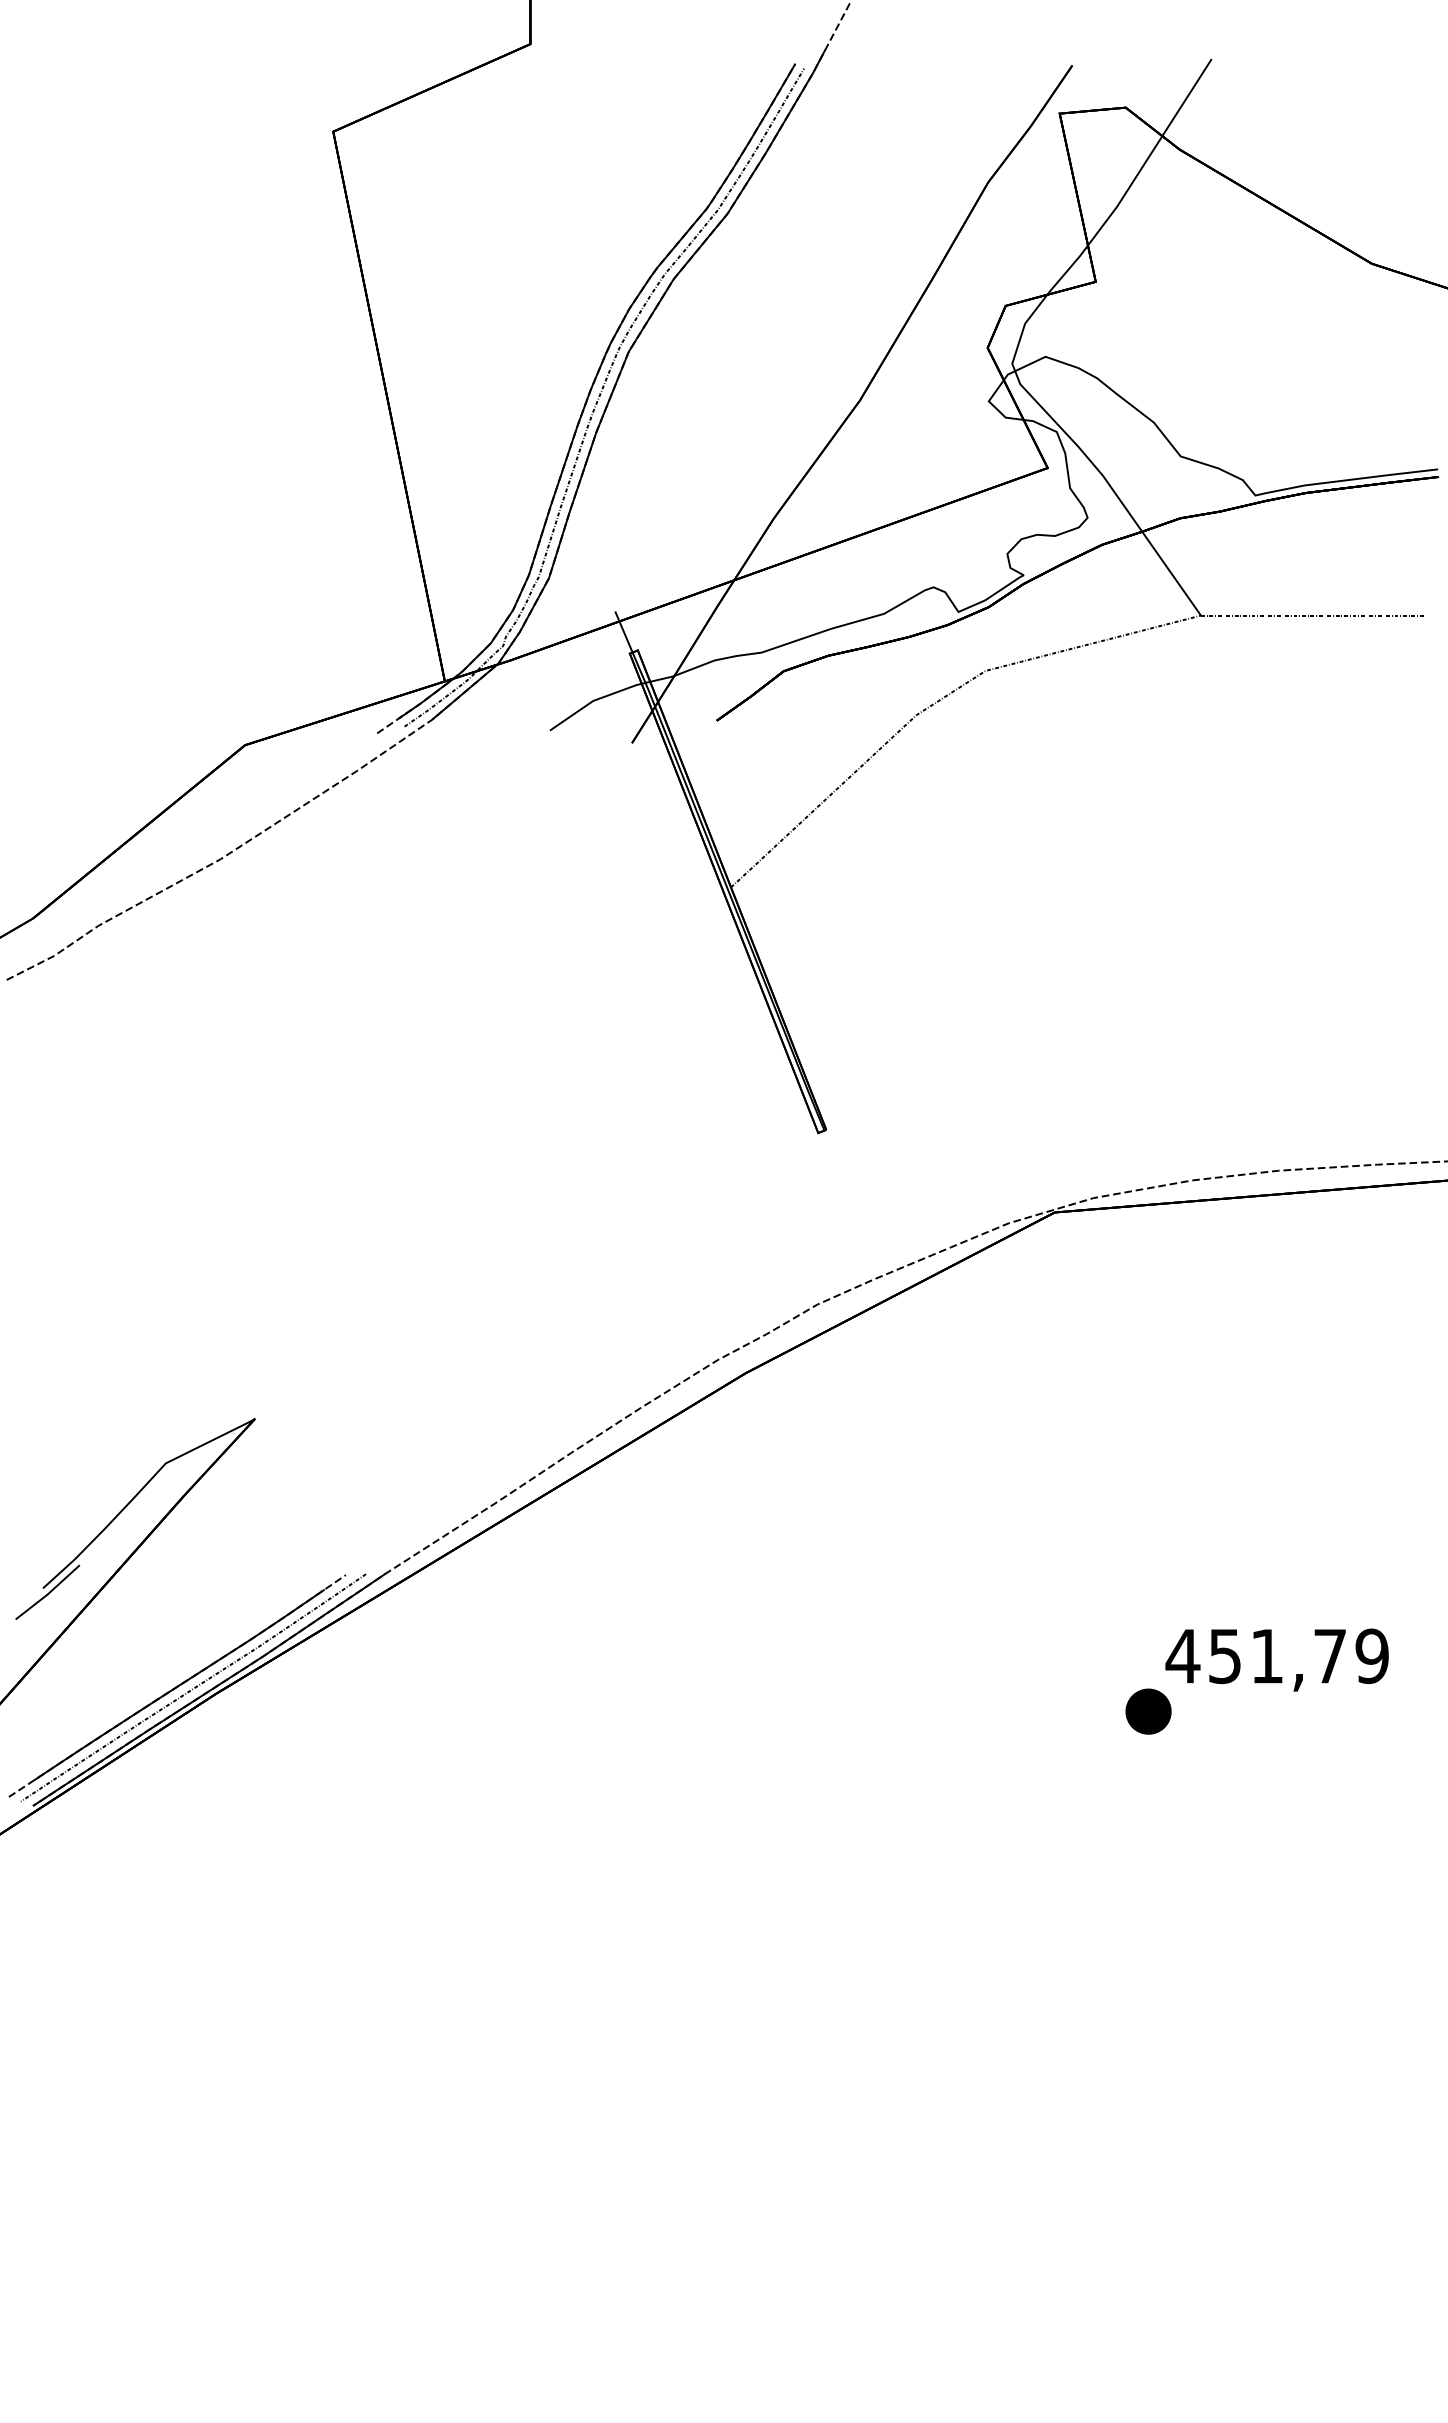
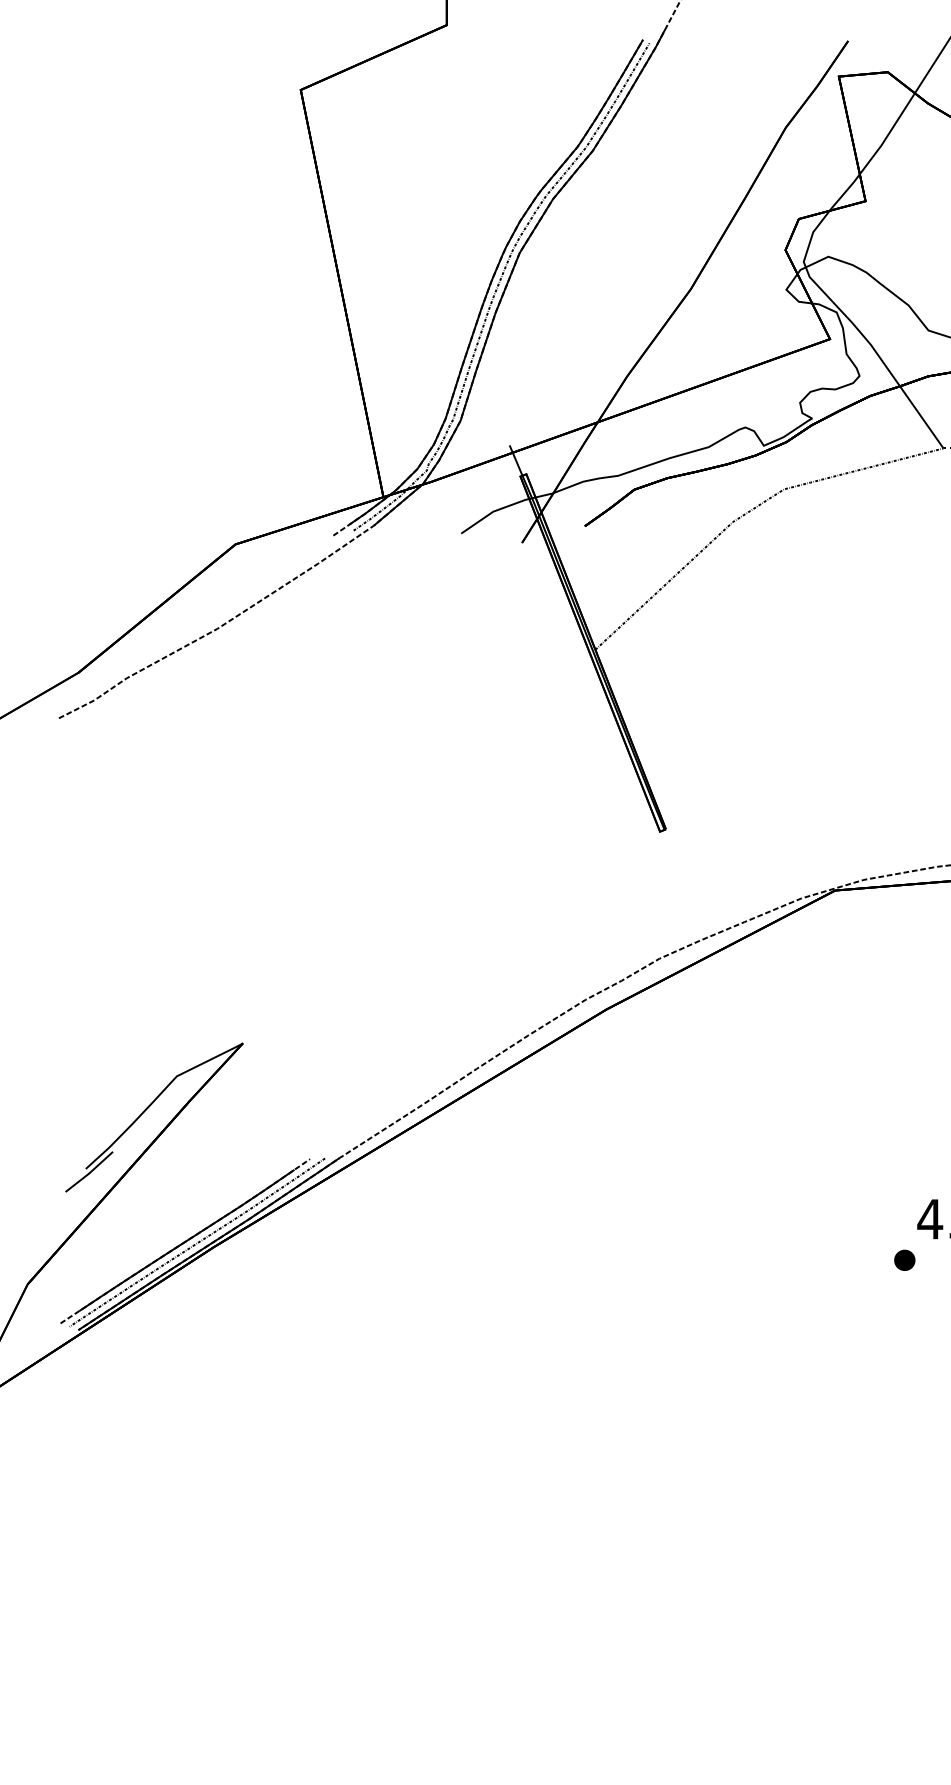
part: (1148, 1711) -> (904, 1260), size x0.62

